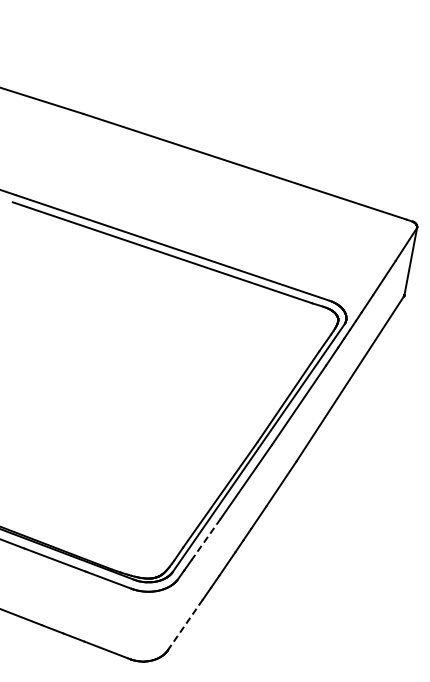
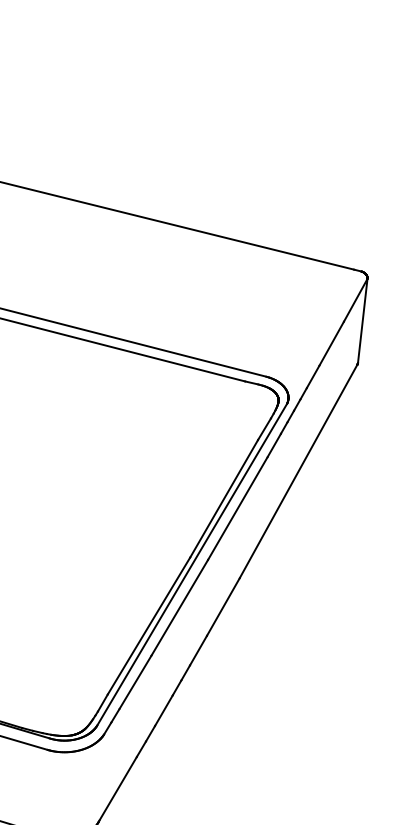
line: (205, 539) -> (134, 682), dashed -> solid
line: (185, 624) -> (117, 789), dashed -> solid

